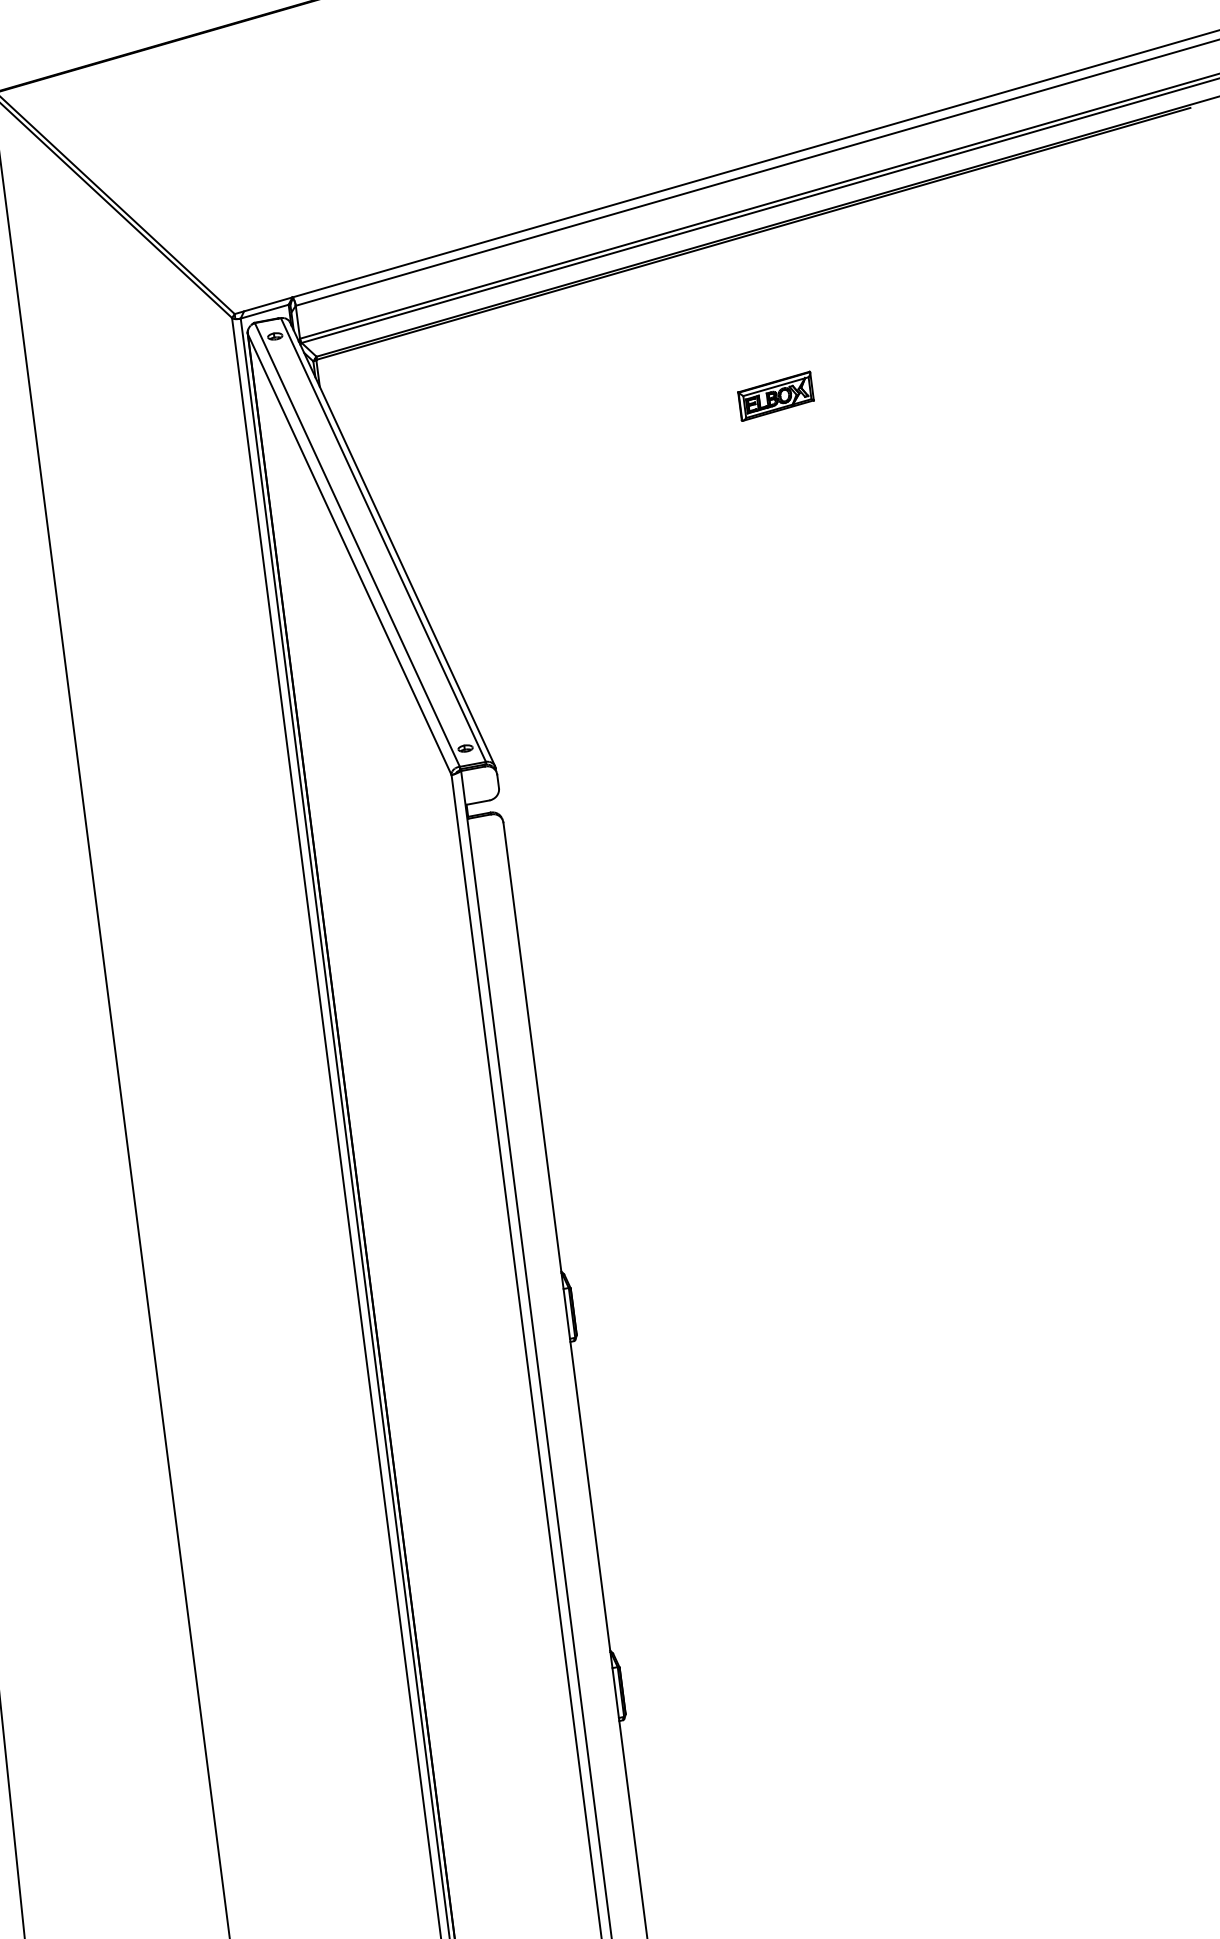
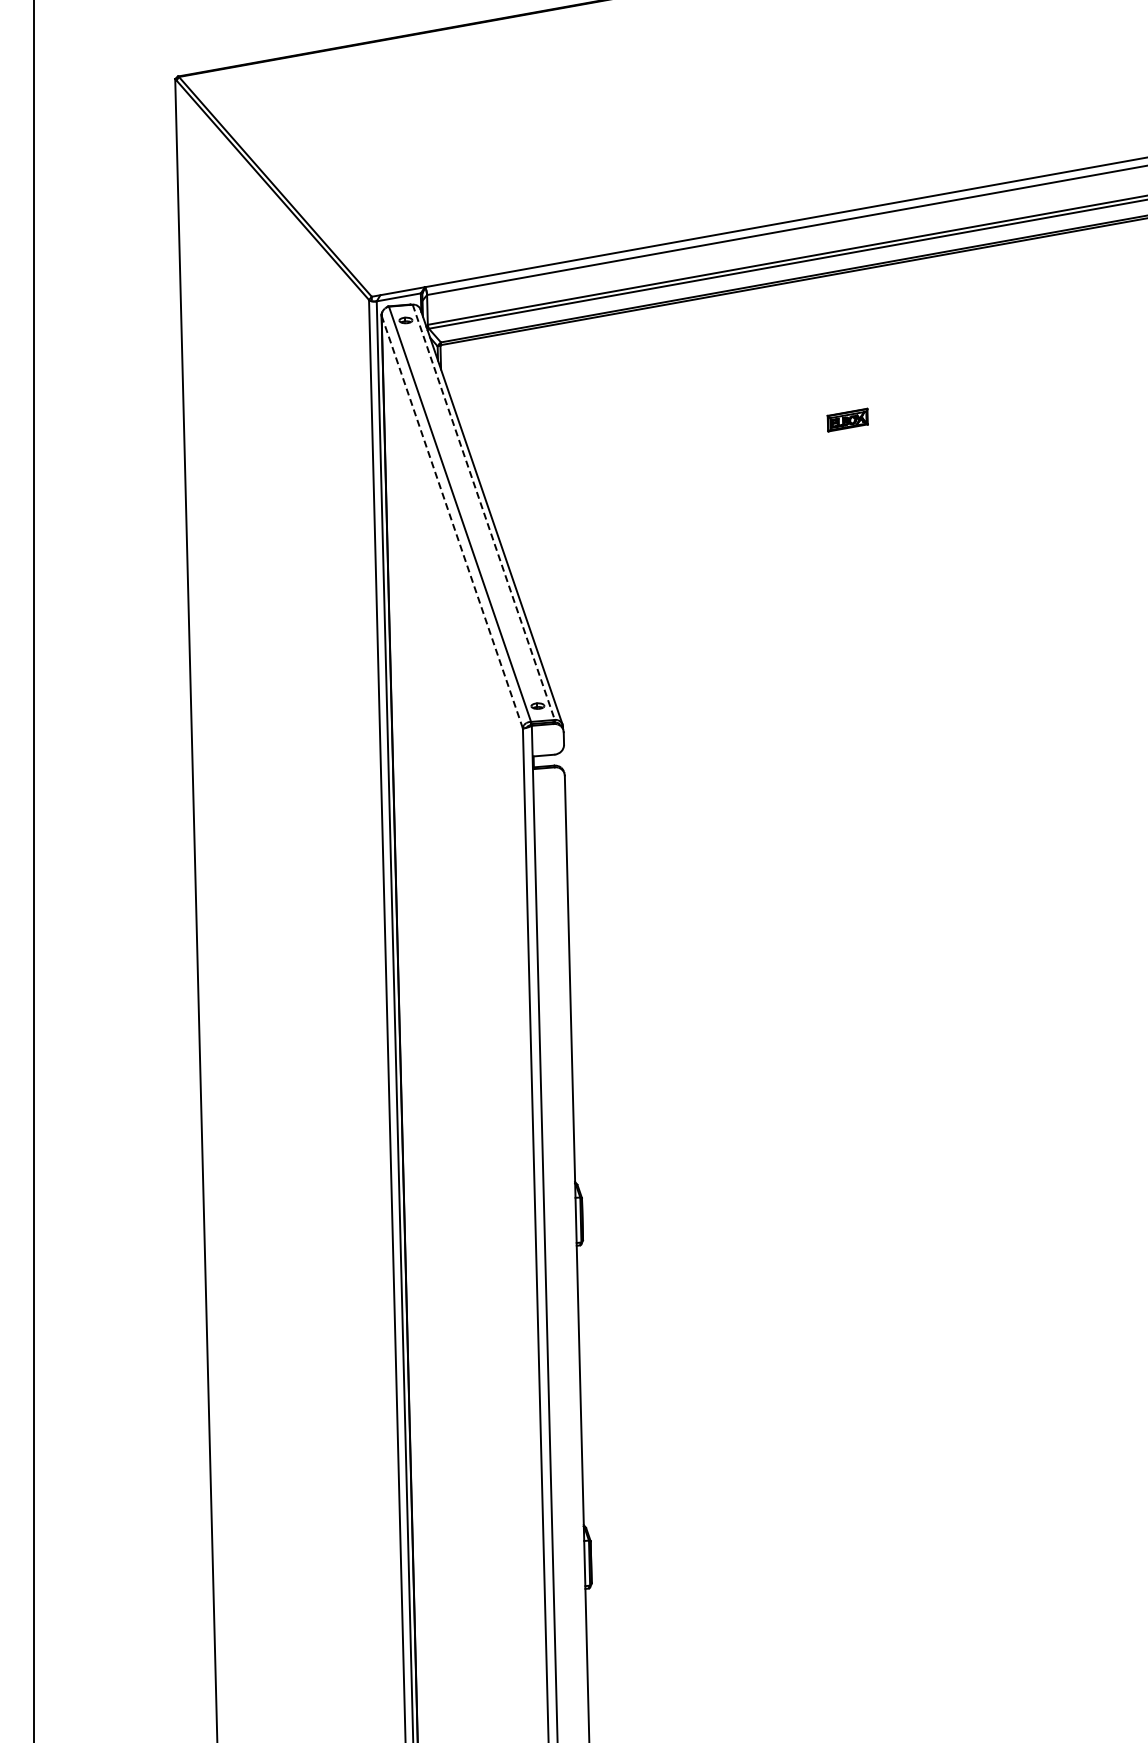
part: (775, 395) -> (847, 419), size x0.6
line: (383, 540) -> (483, 512), solid -> dashed
line: (349, 554) -> (452, 522), solid -> dashed

